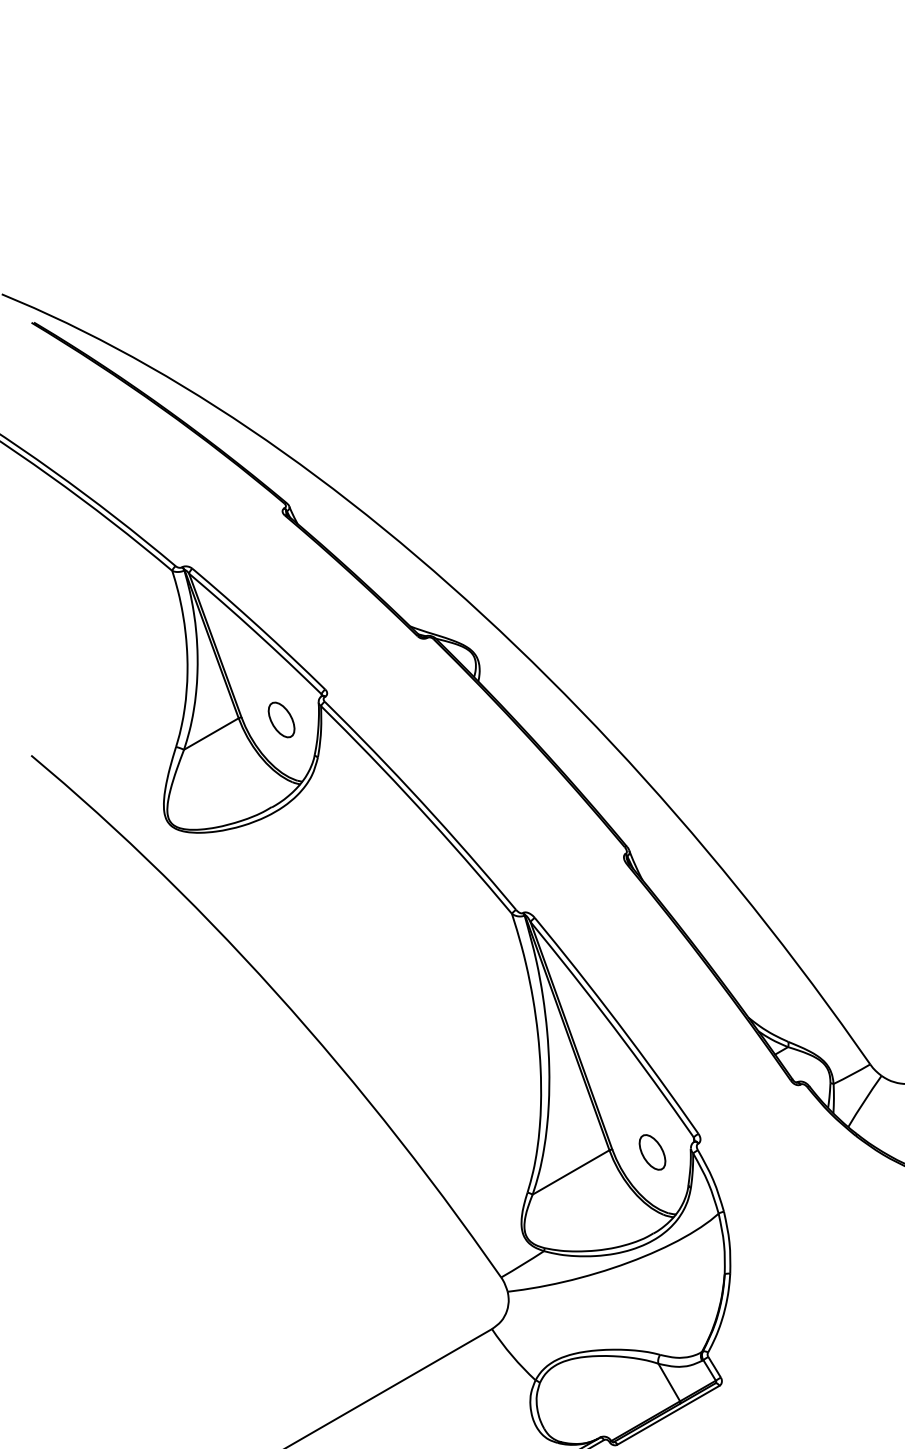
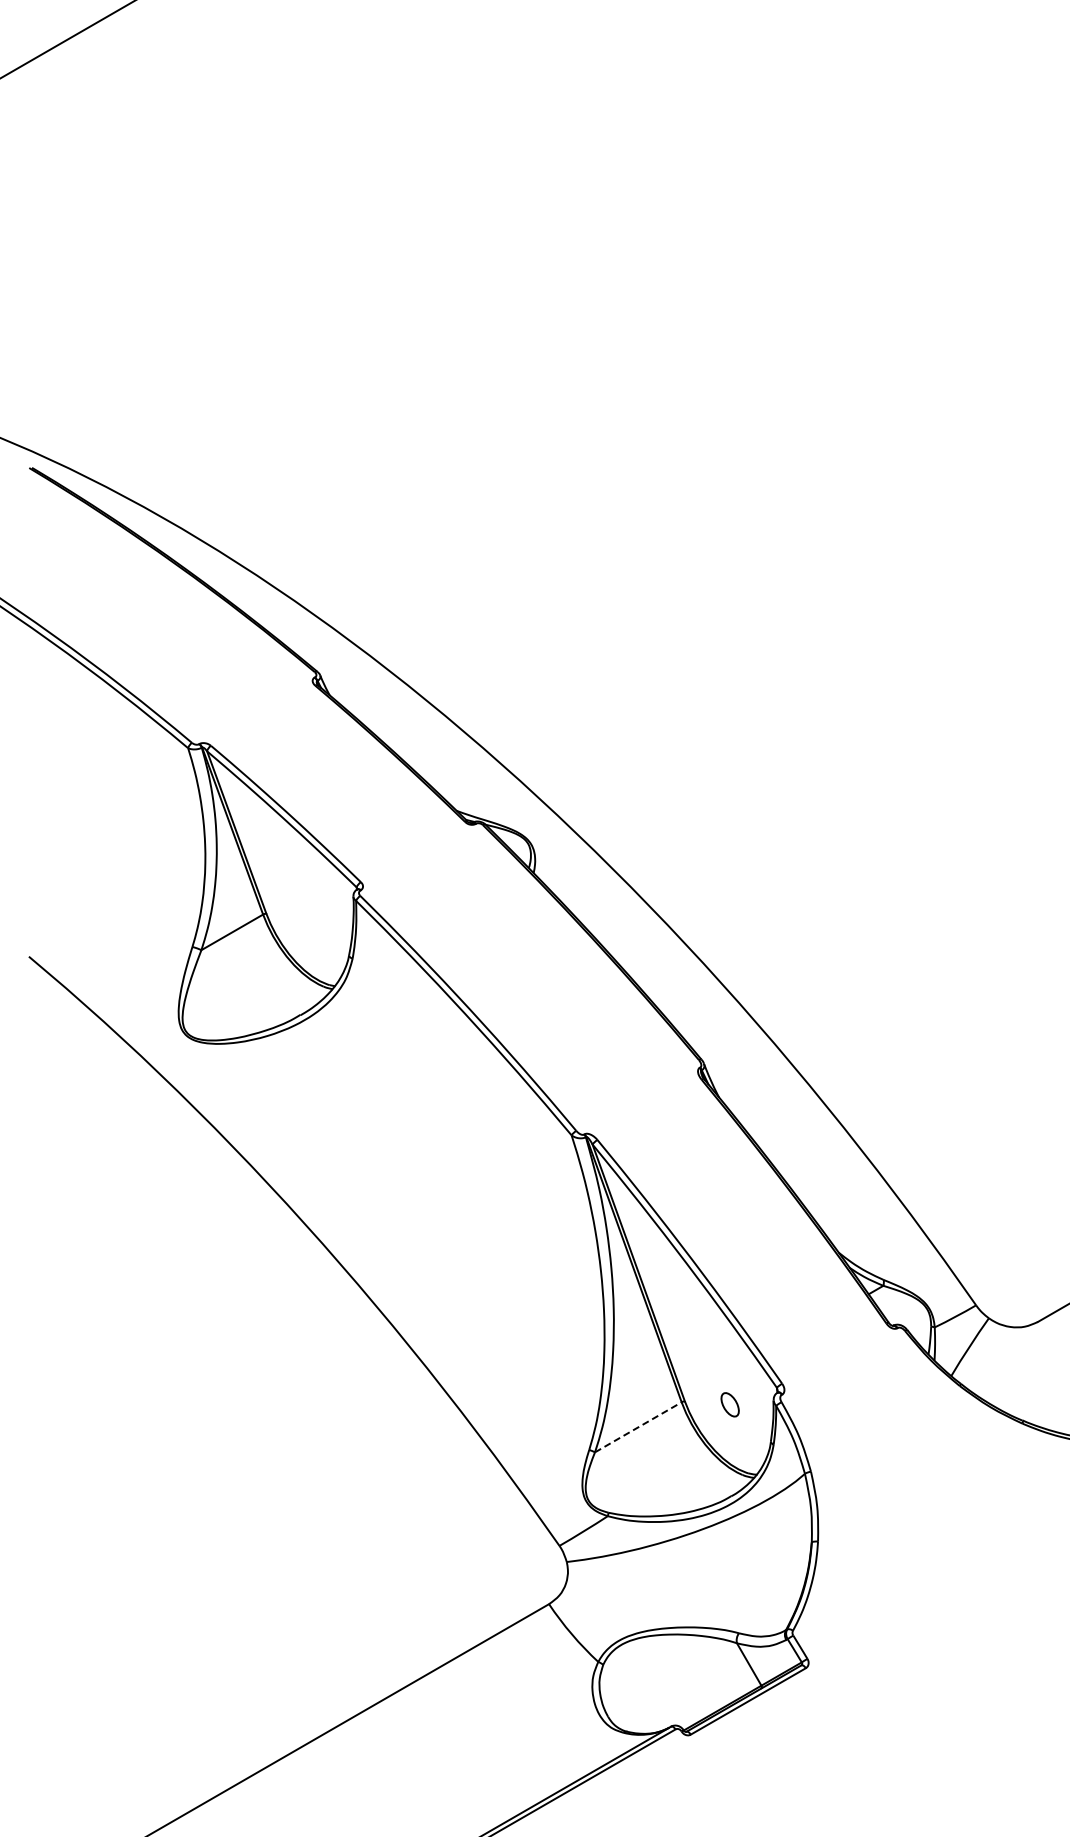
part: (281, 719) -> (311, 916), removed
part: (651, 1152) -> (729, 1404), size x0.6
line: (571, 1172) -> (638, 1427), solid -> dashed

